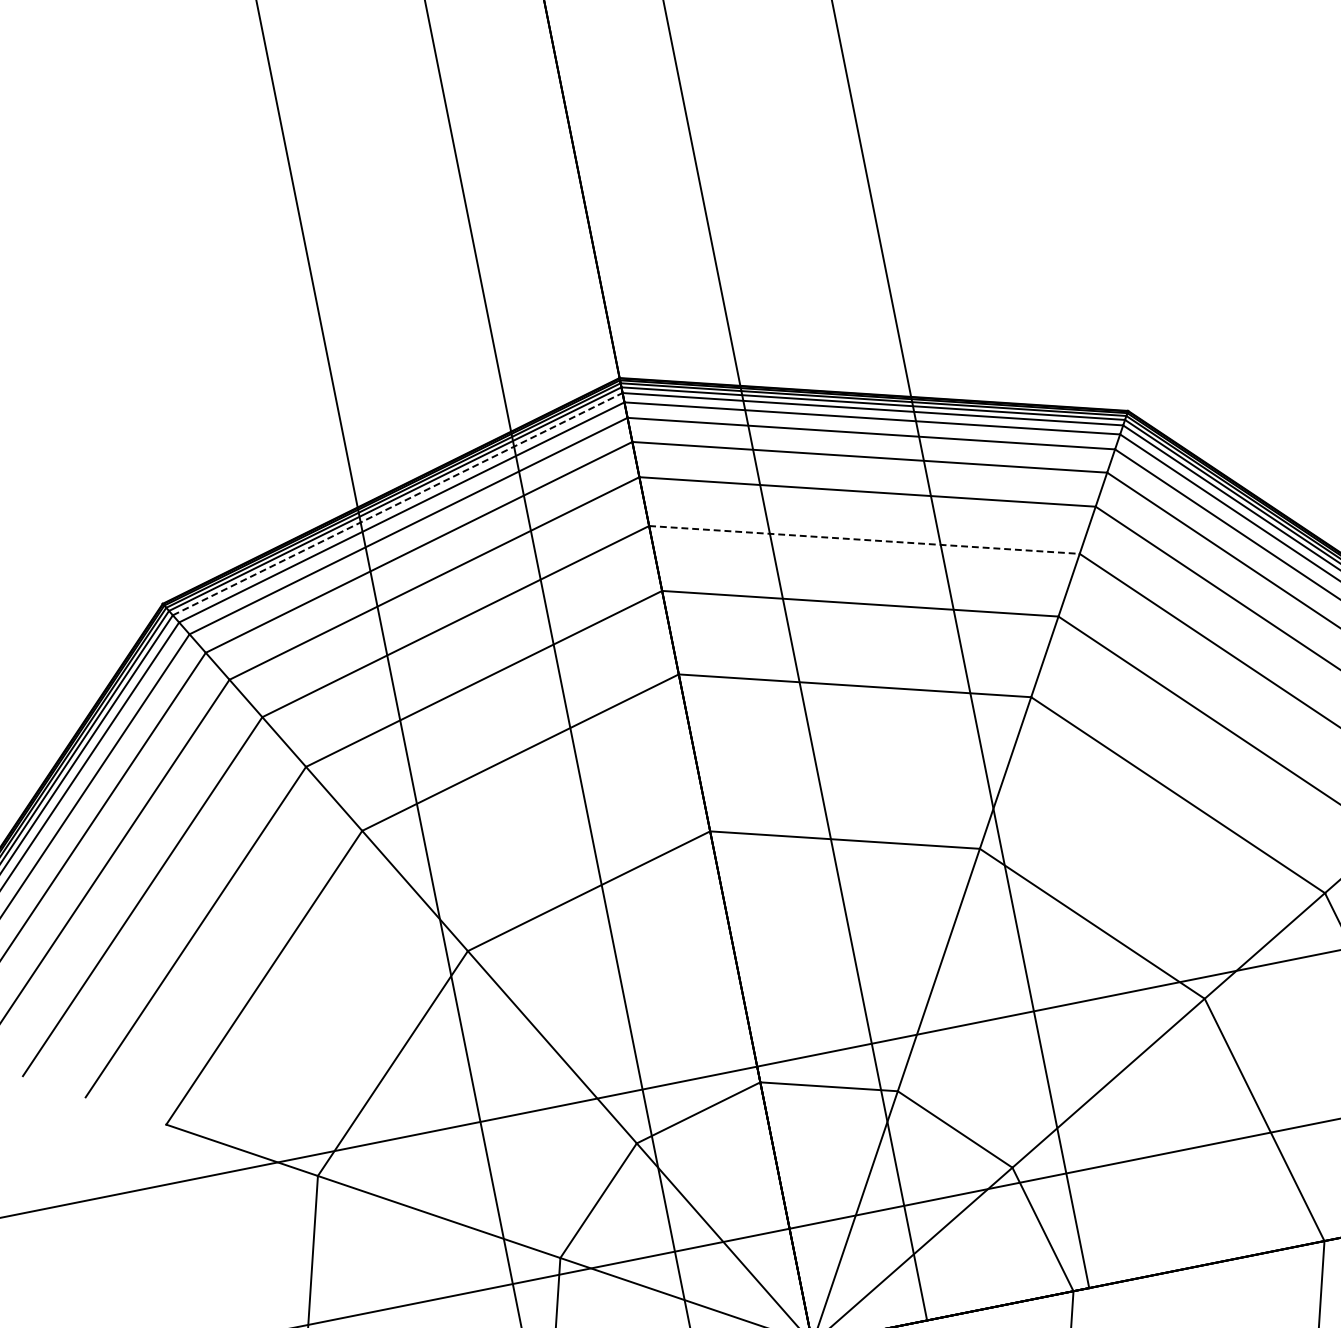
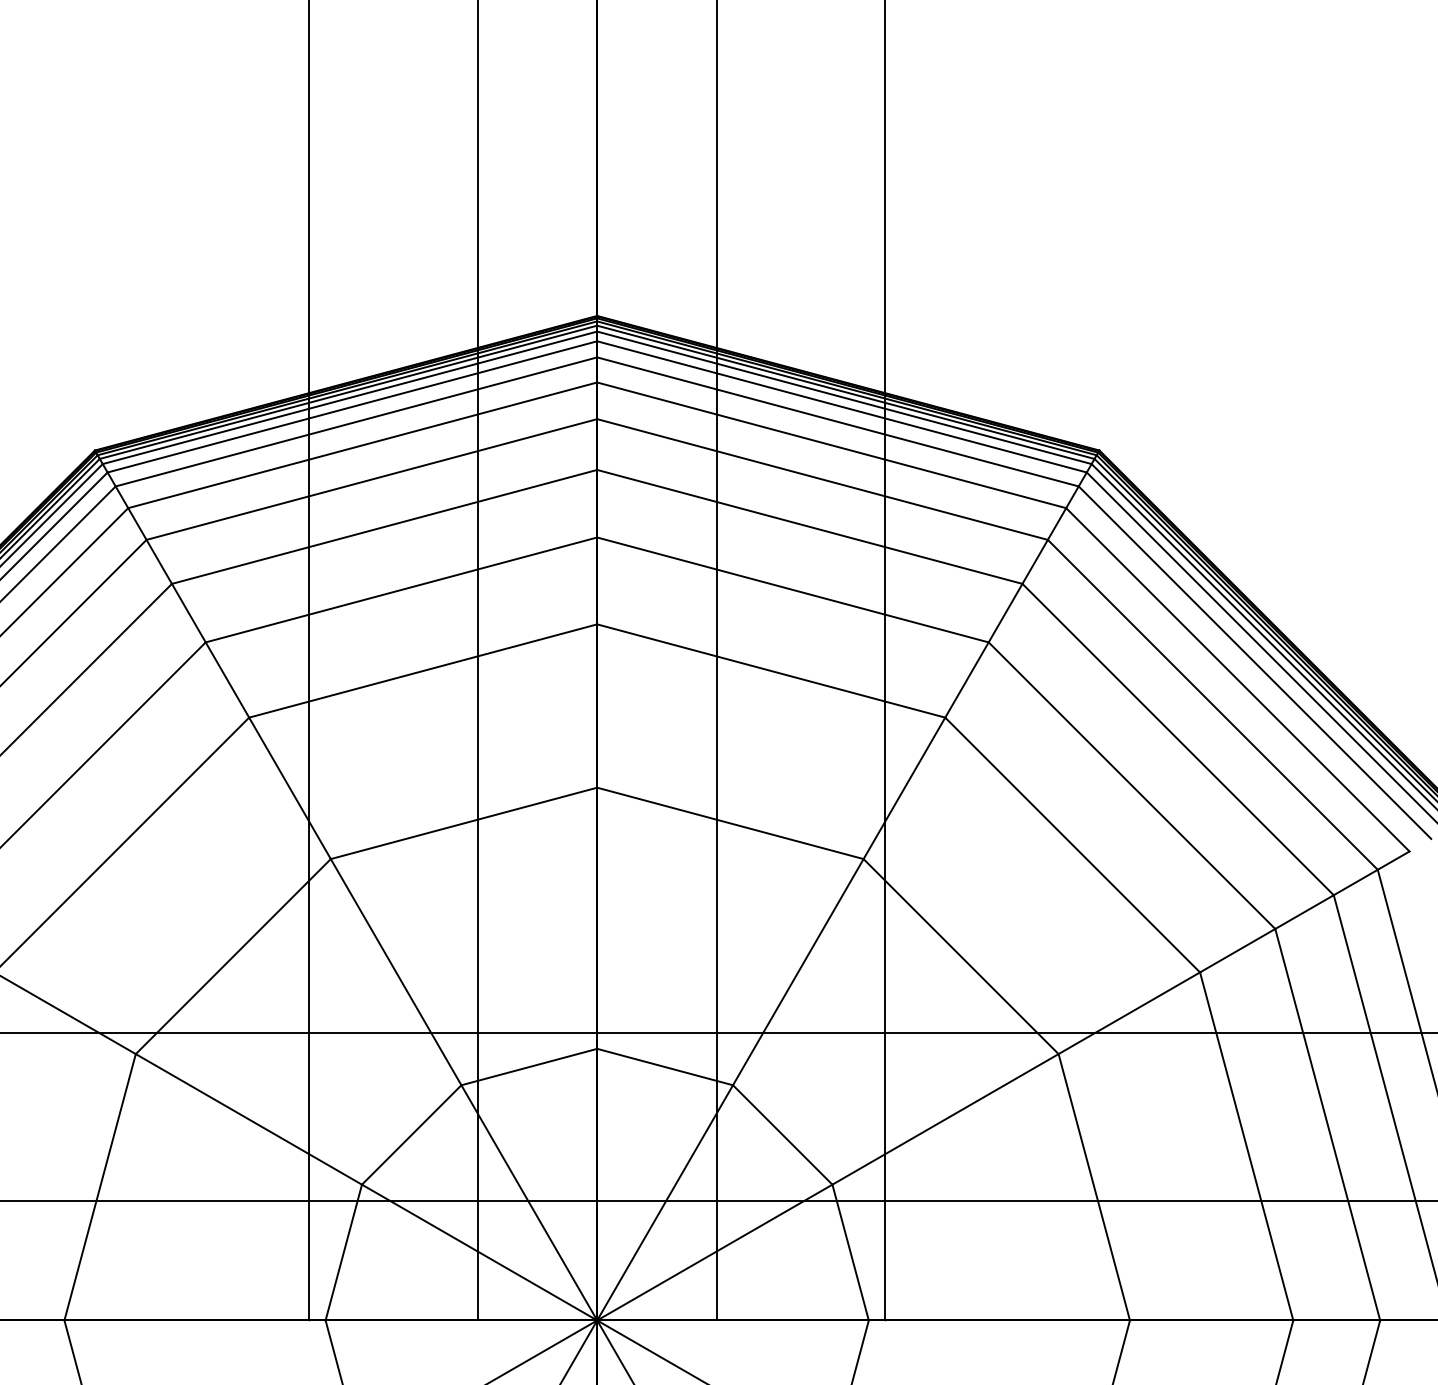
line: (397, 503) -> (349, 397), dashed -> solid
line: (865, 540) -> (810, 527), dashed -> solid

